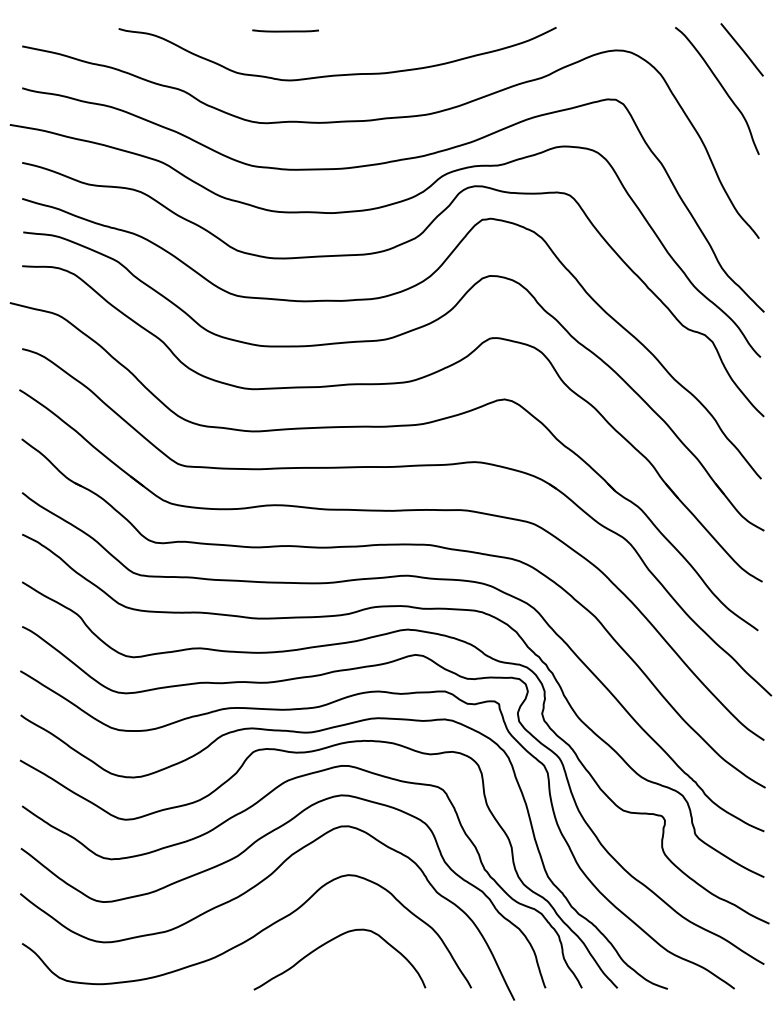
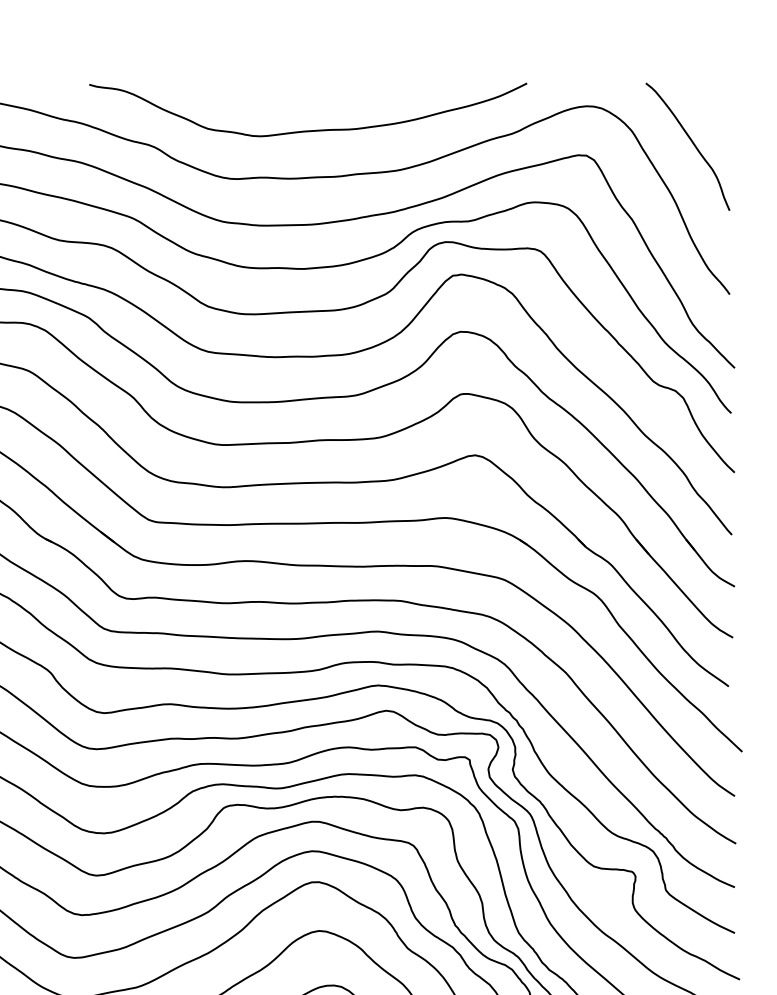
line: (285, 30) -> (256, 86), removed
line: (741, 49) -> (712, 105), removed

